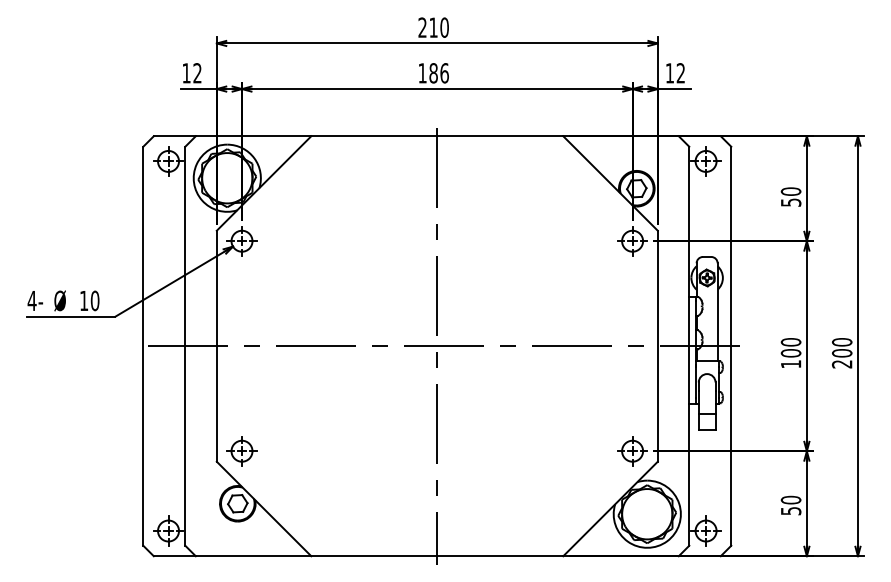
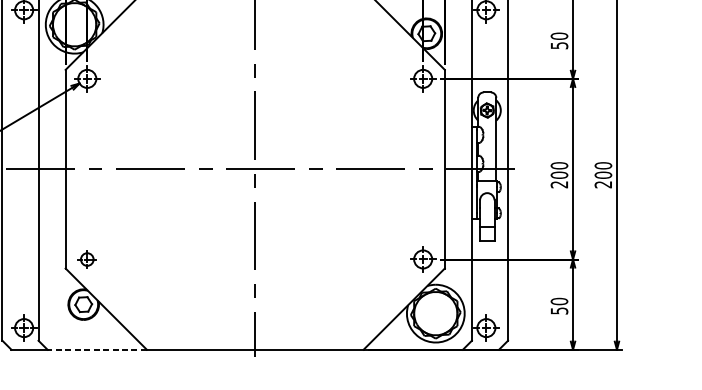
text: (790, 364) -> (558, 184), 100 -> 200
part: (241, 451) -> (86, 259), size x0.7
line: (253, 556) -> (97, 350), solid -> dashed

